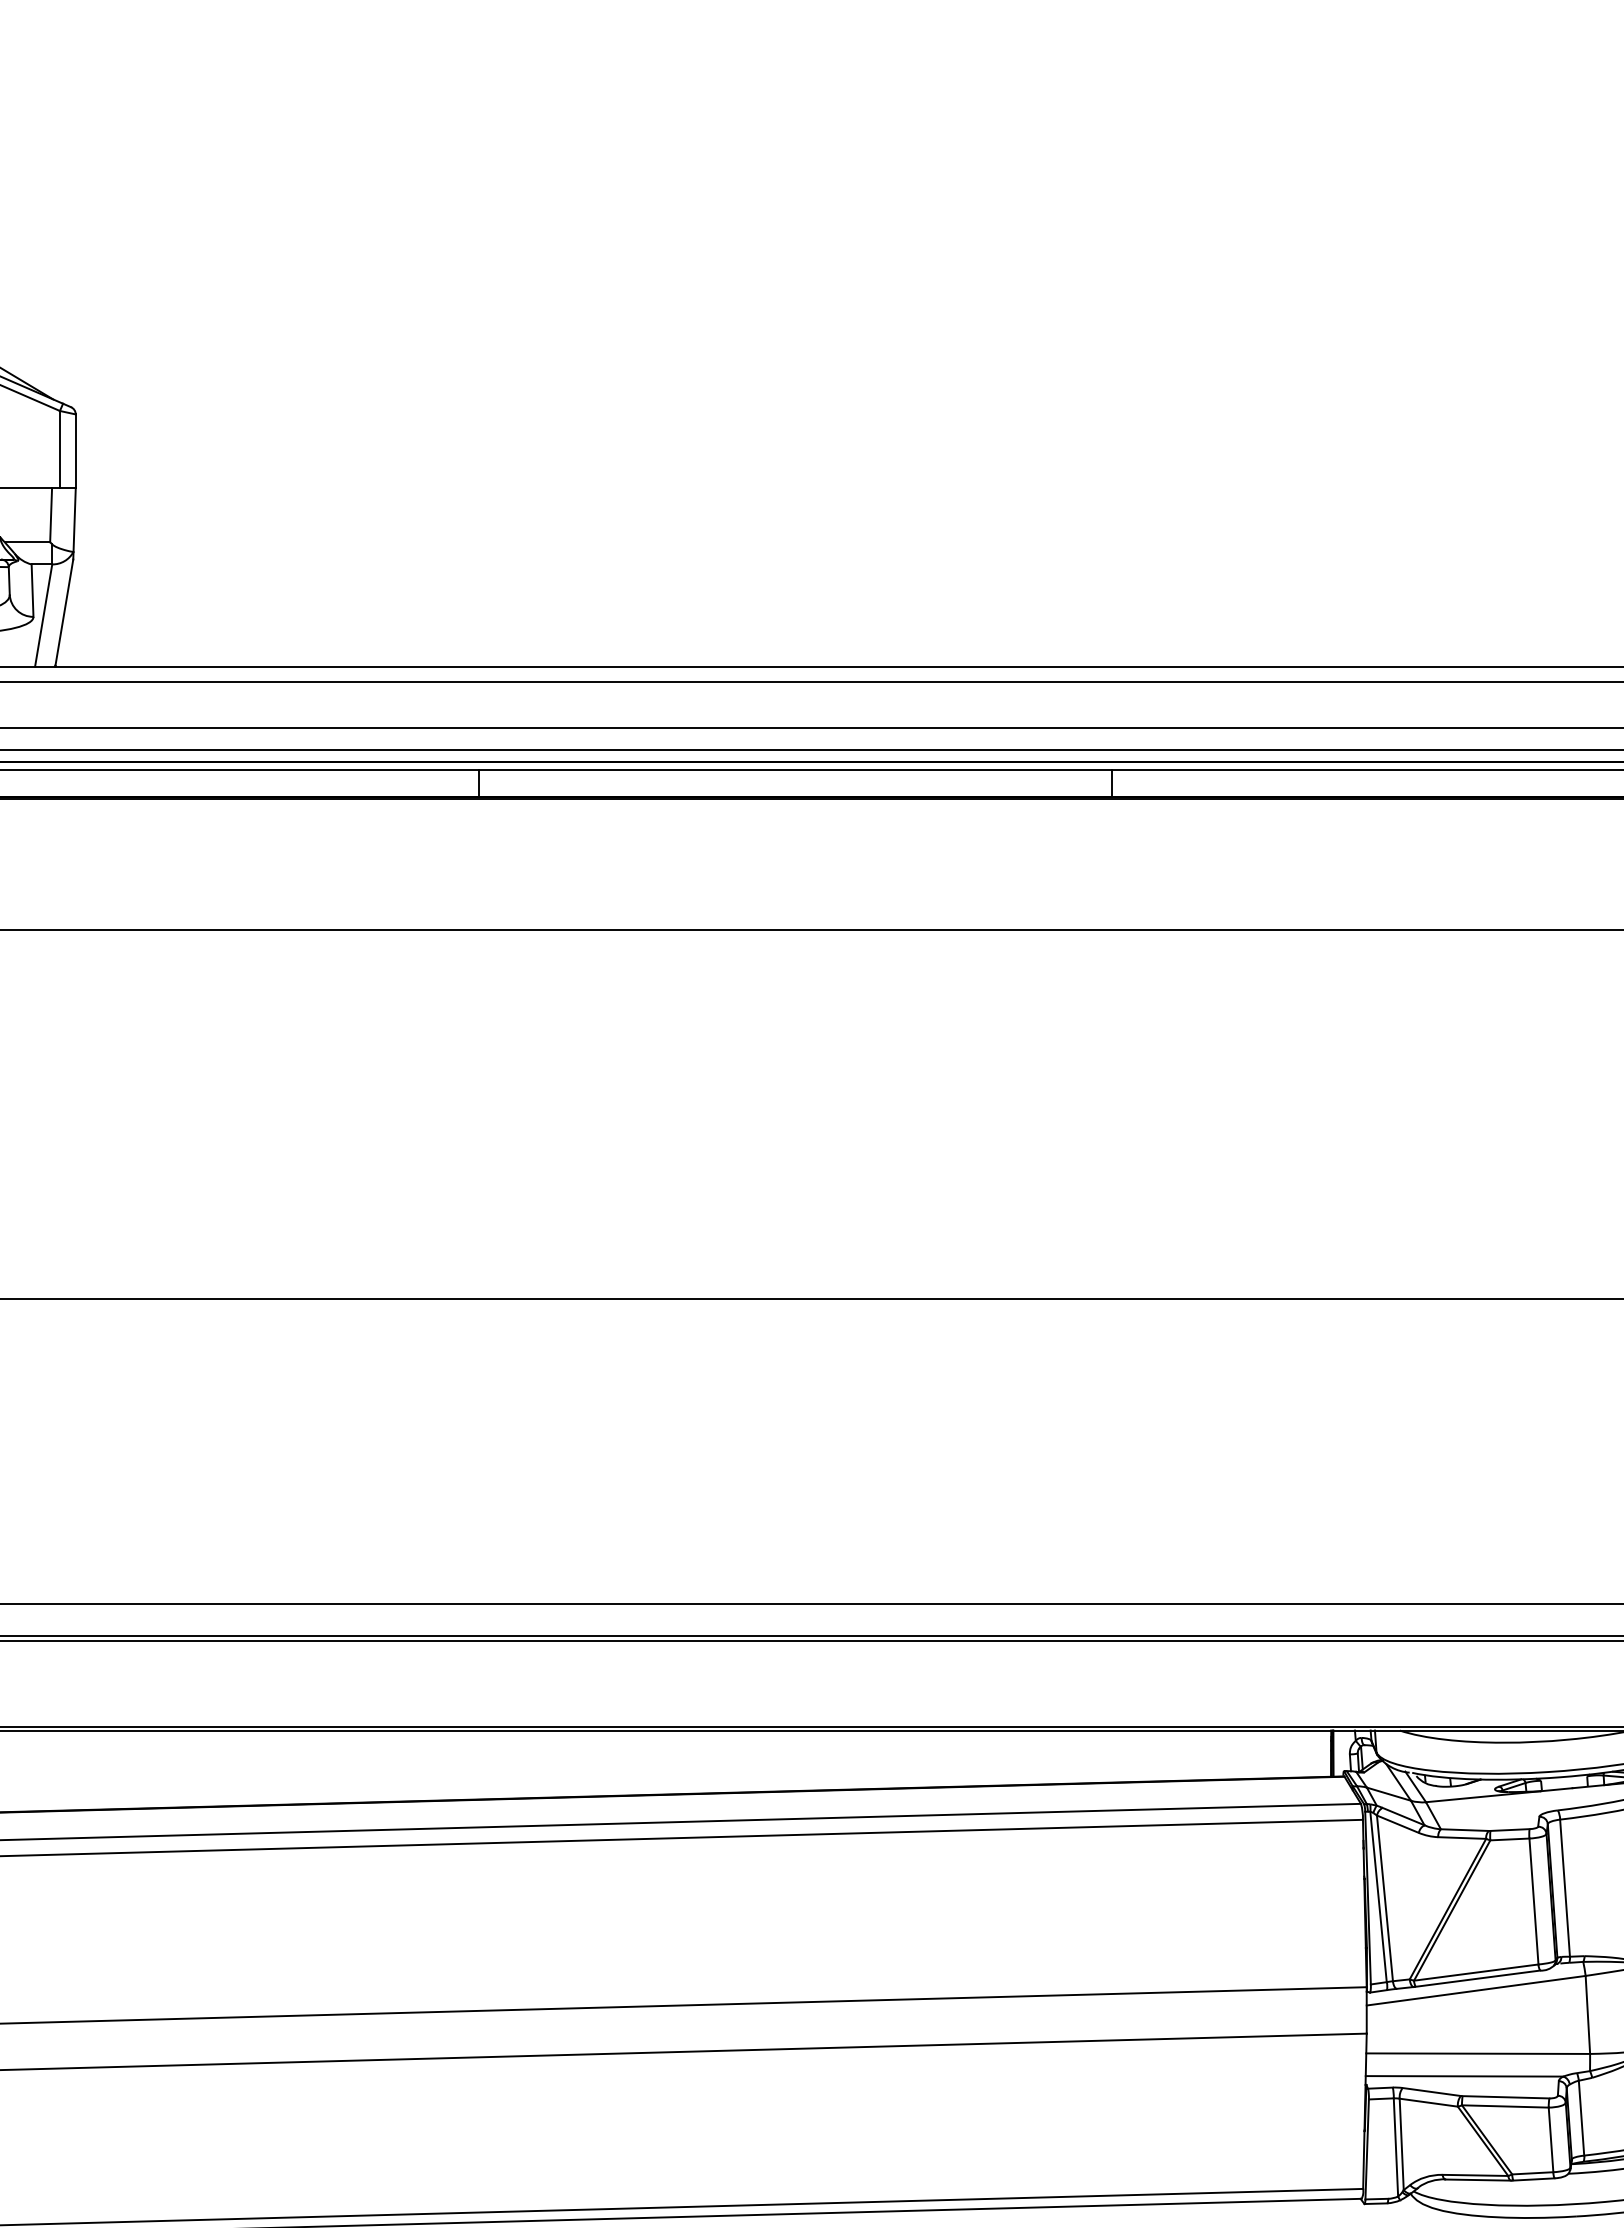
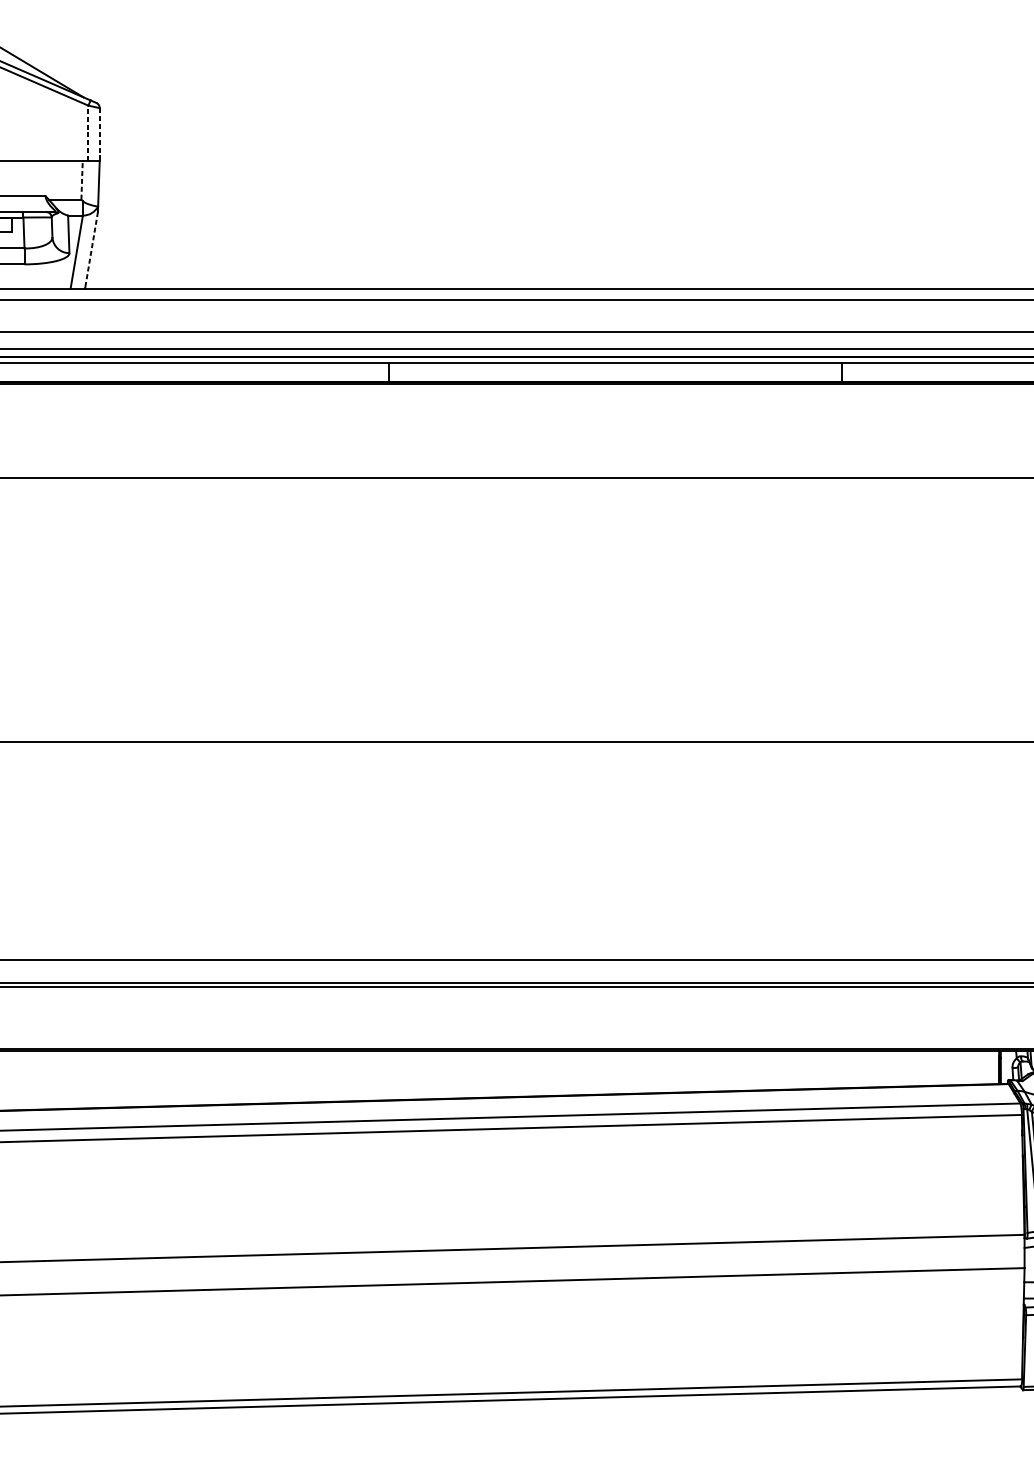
line: (59, 449) -> (88, 133), solid -> dashed
line: (75, 451) -> (99, 134), solid -> dashed
line: (51, 515) -> (82, 180), solid -> dashed
line: (64, 612) -> (91, 250), solid -> dashed

